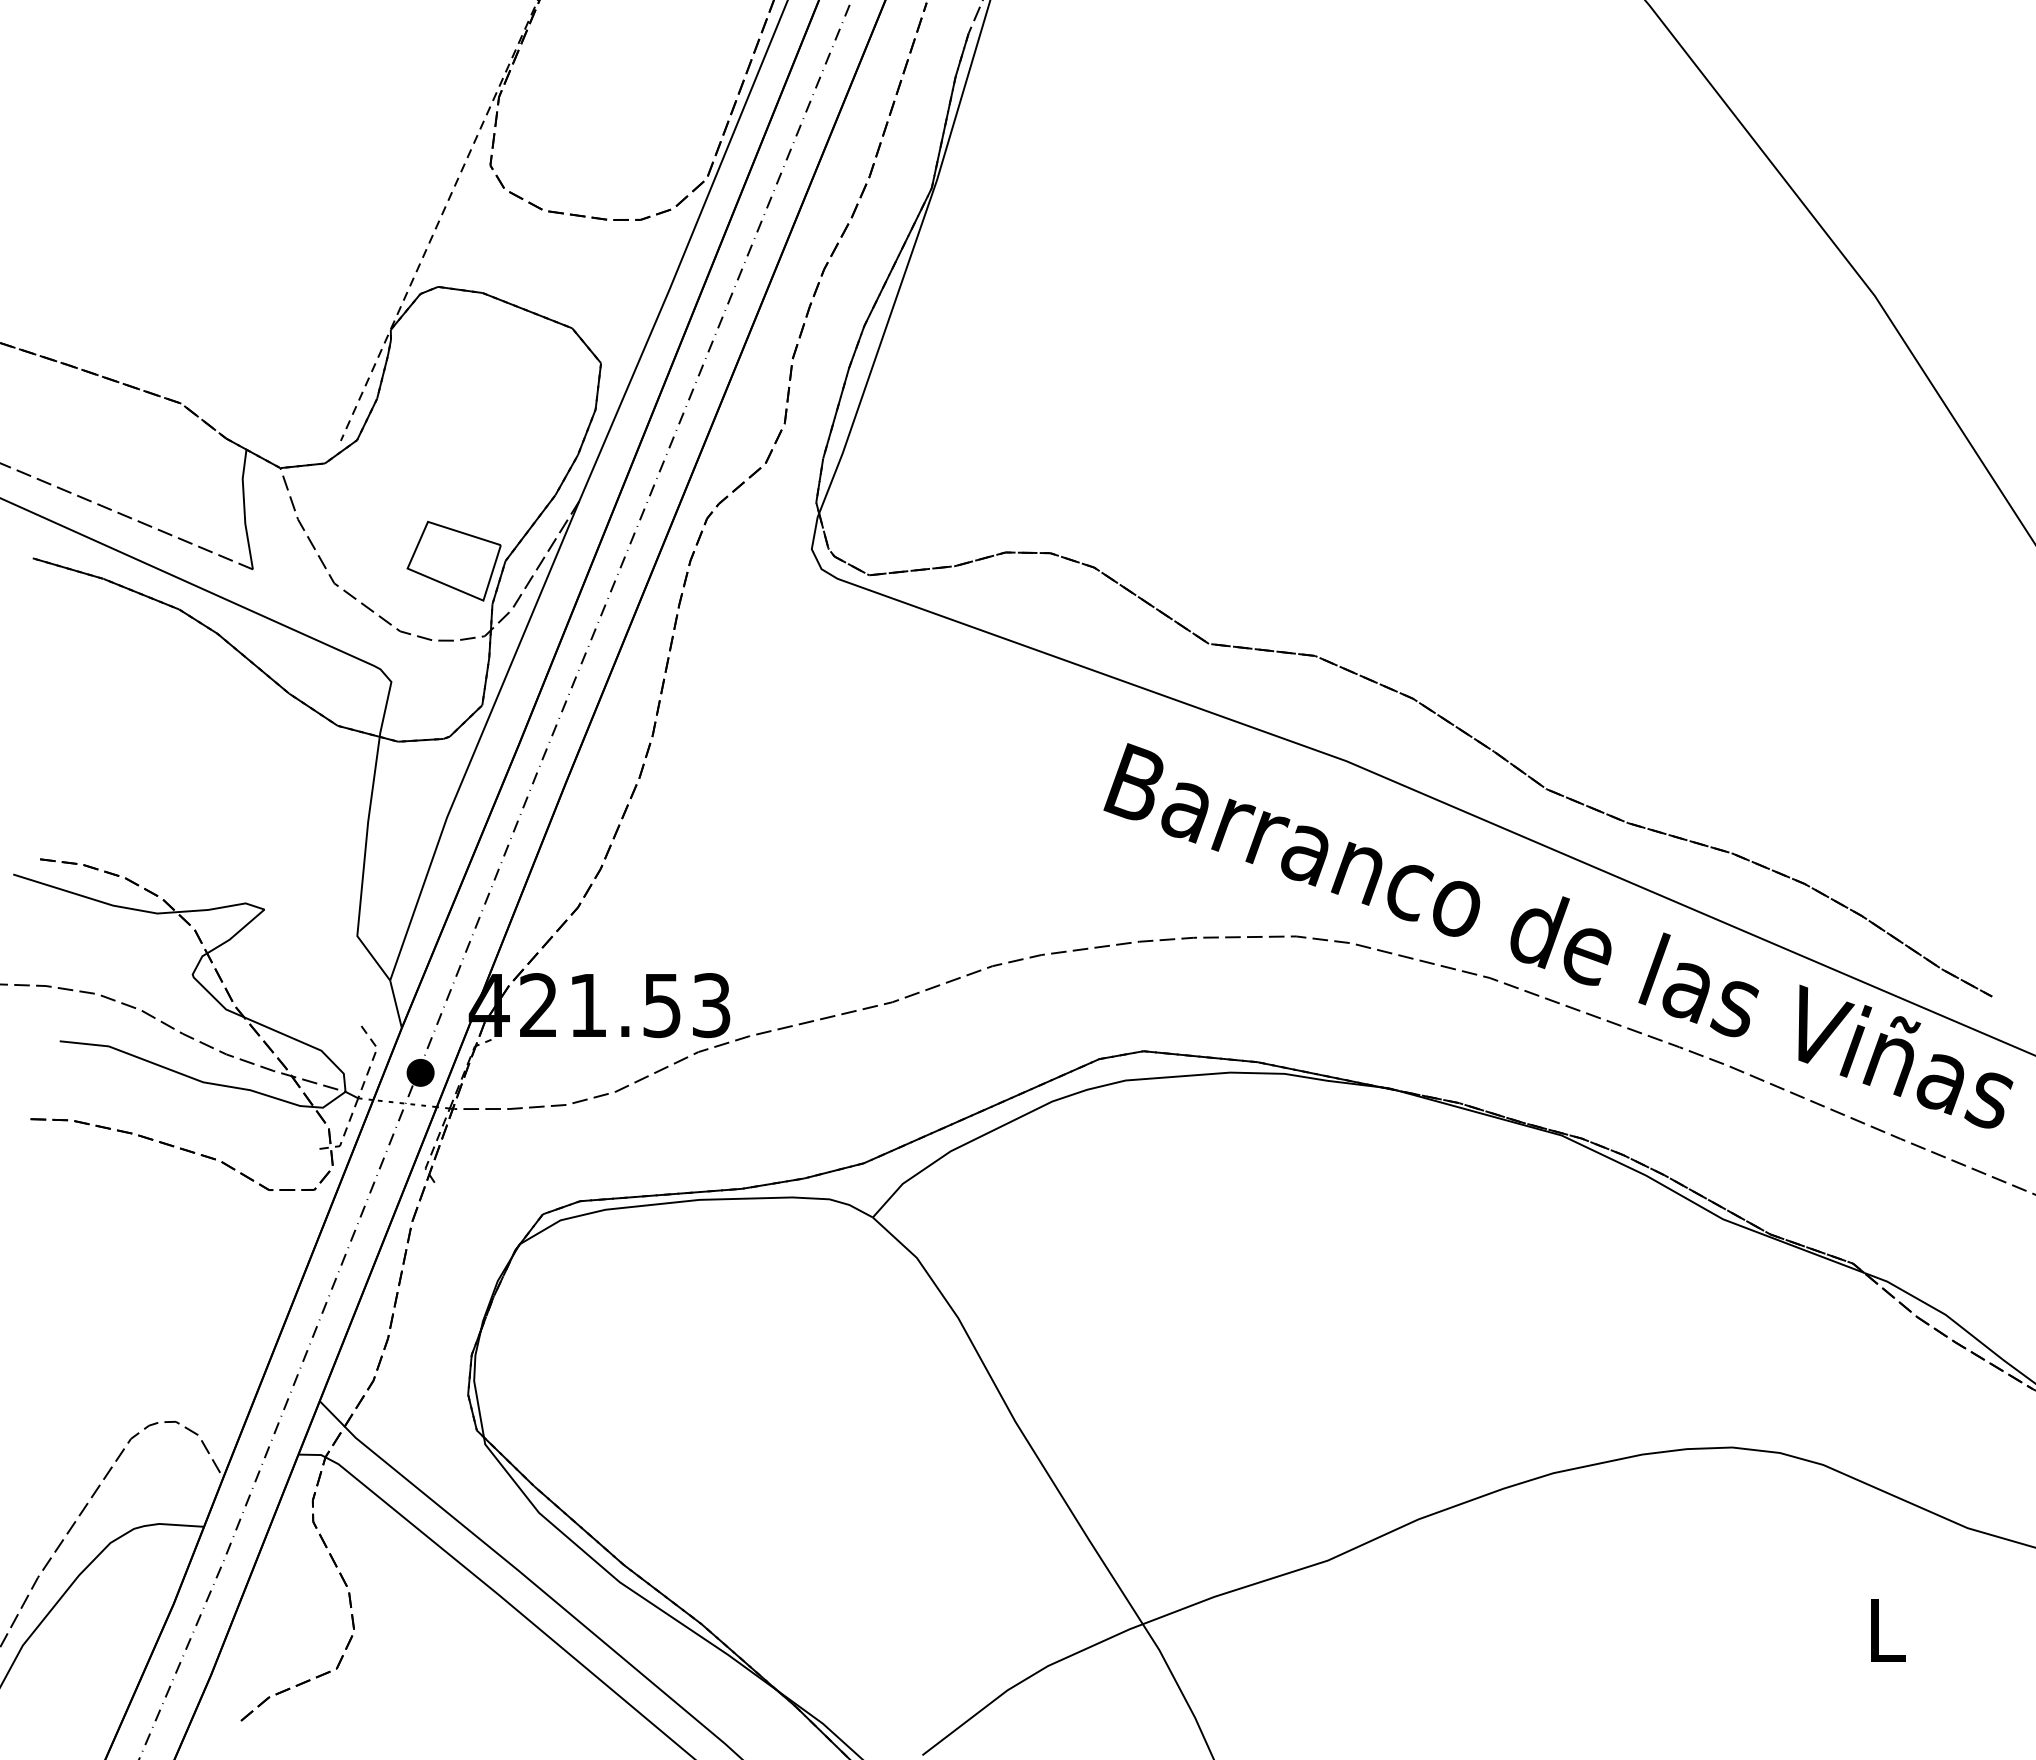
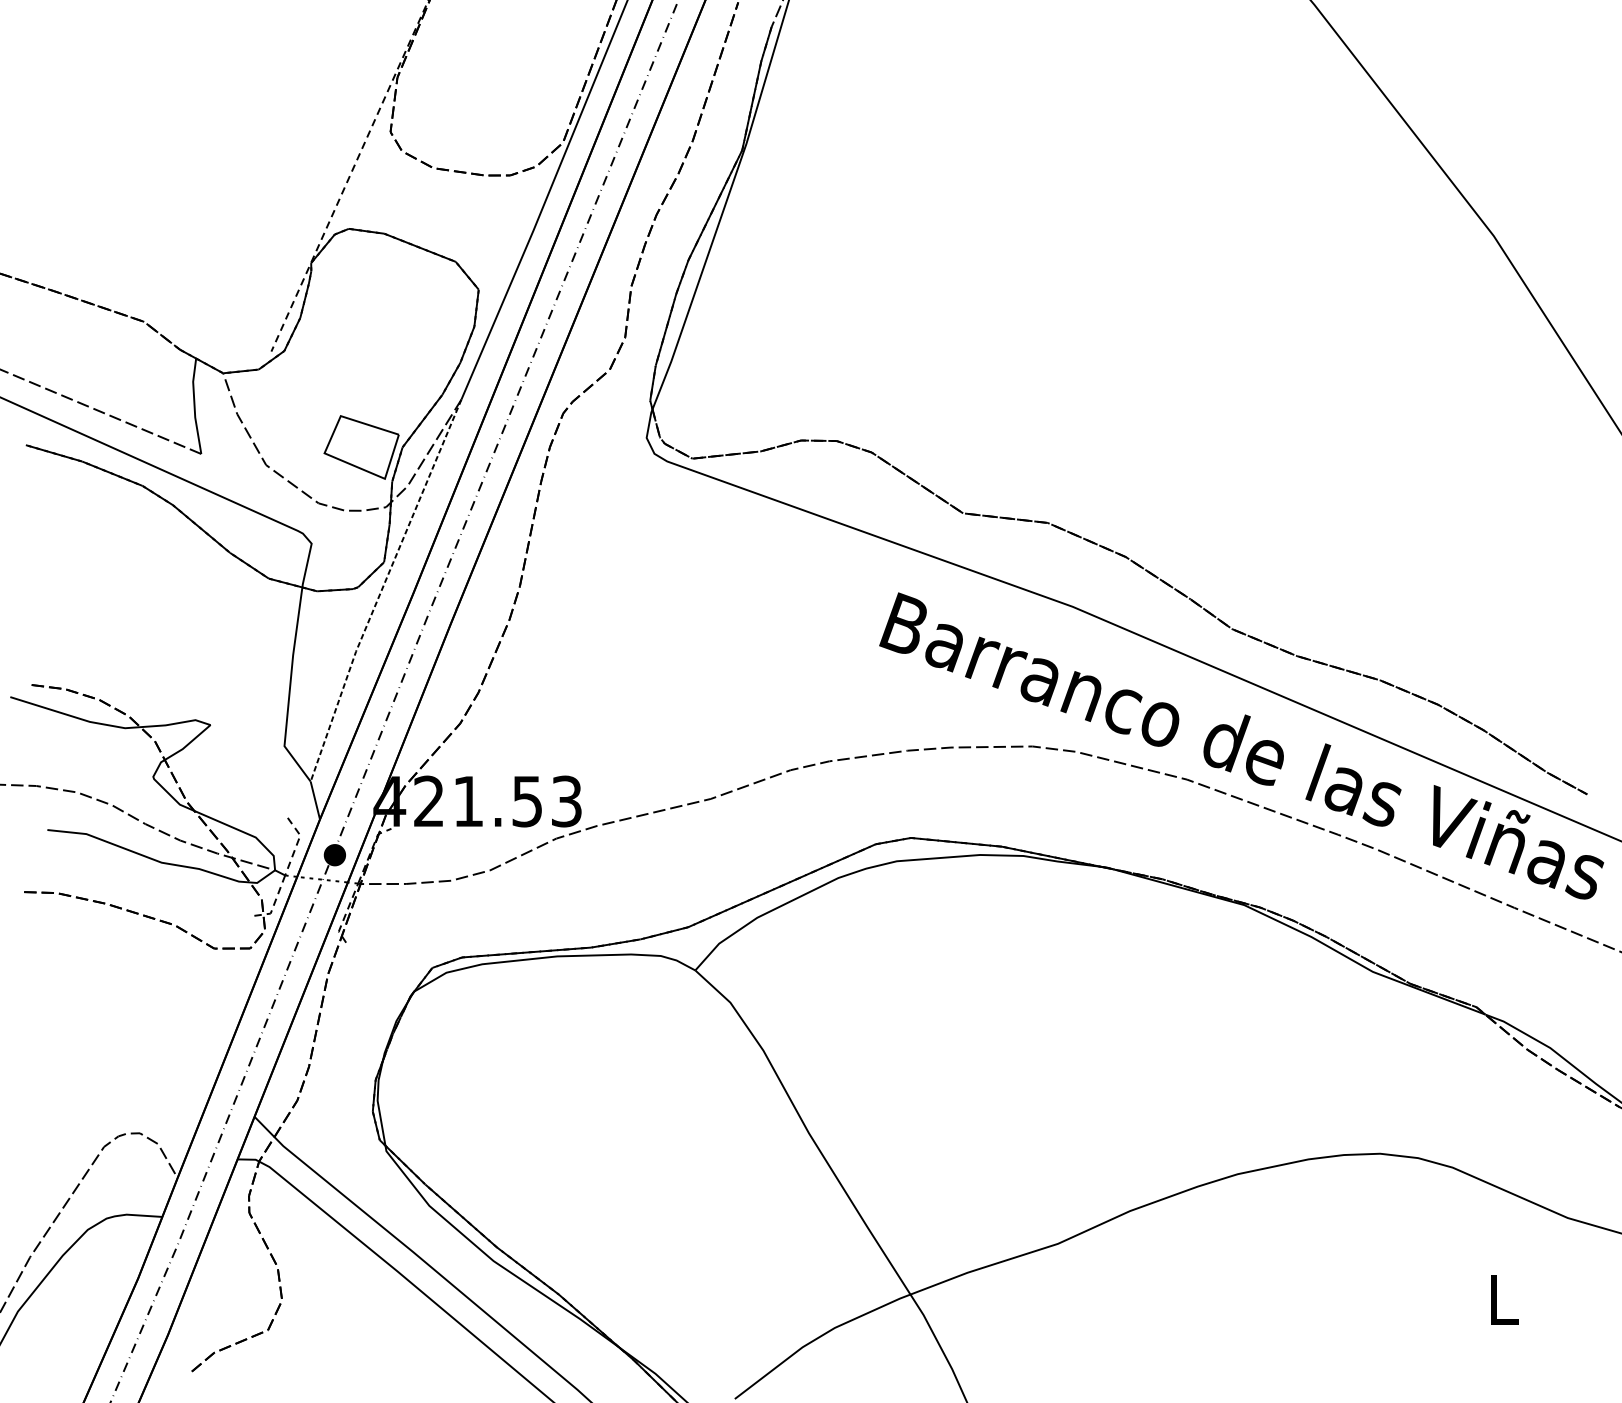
line: (479, 739) -> (381, 589), solid -> dashed

